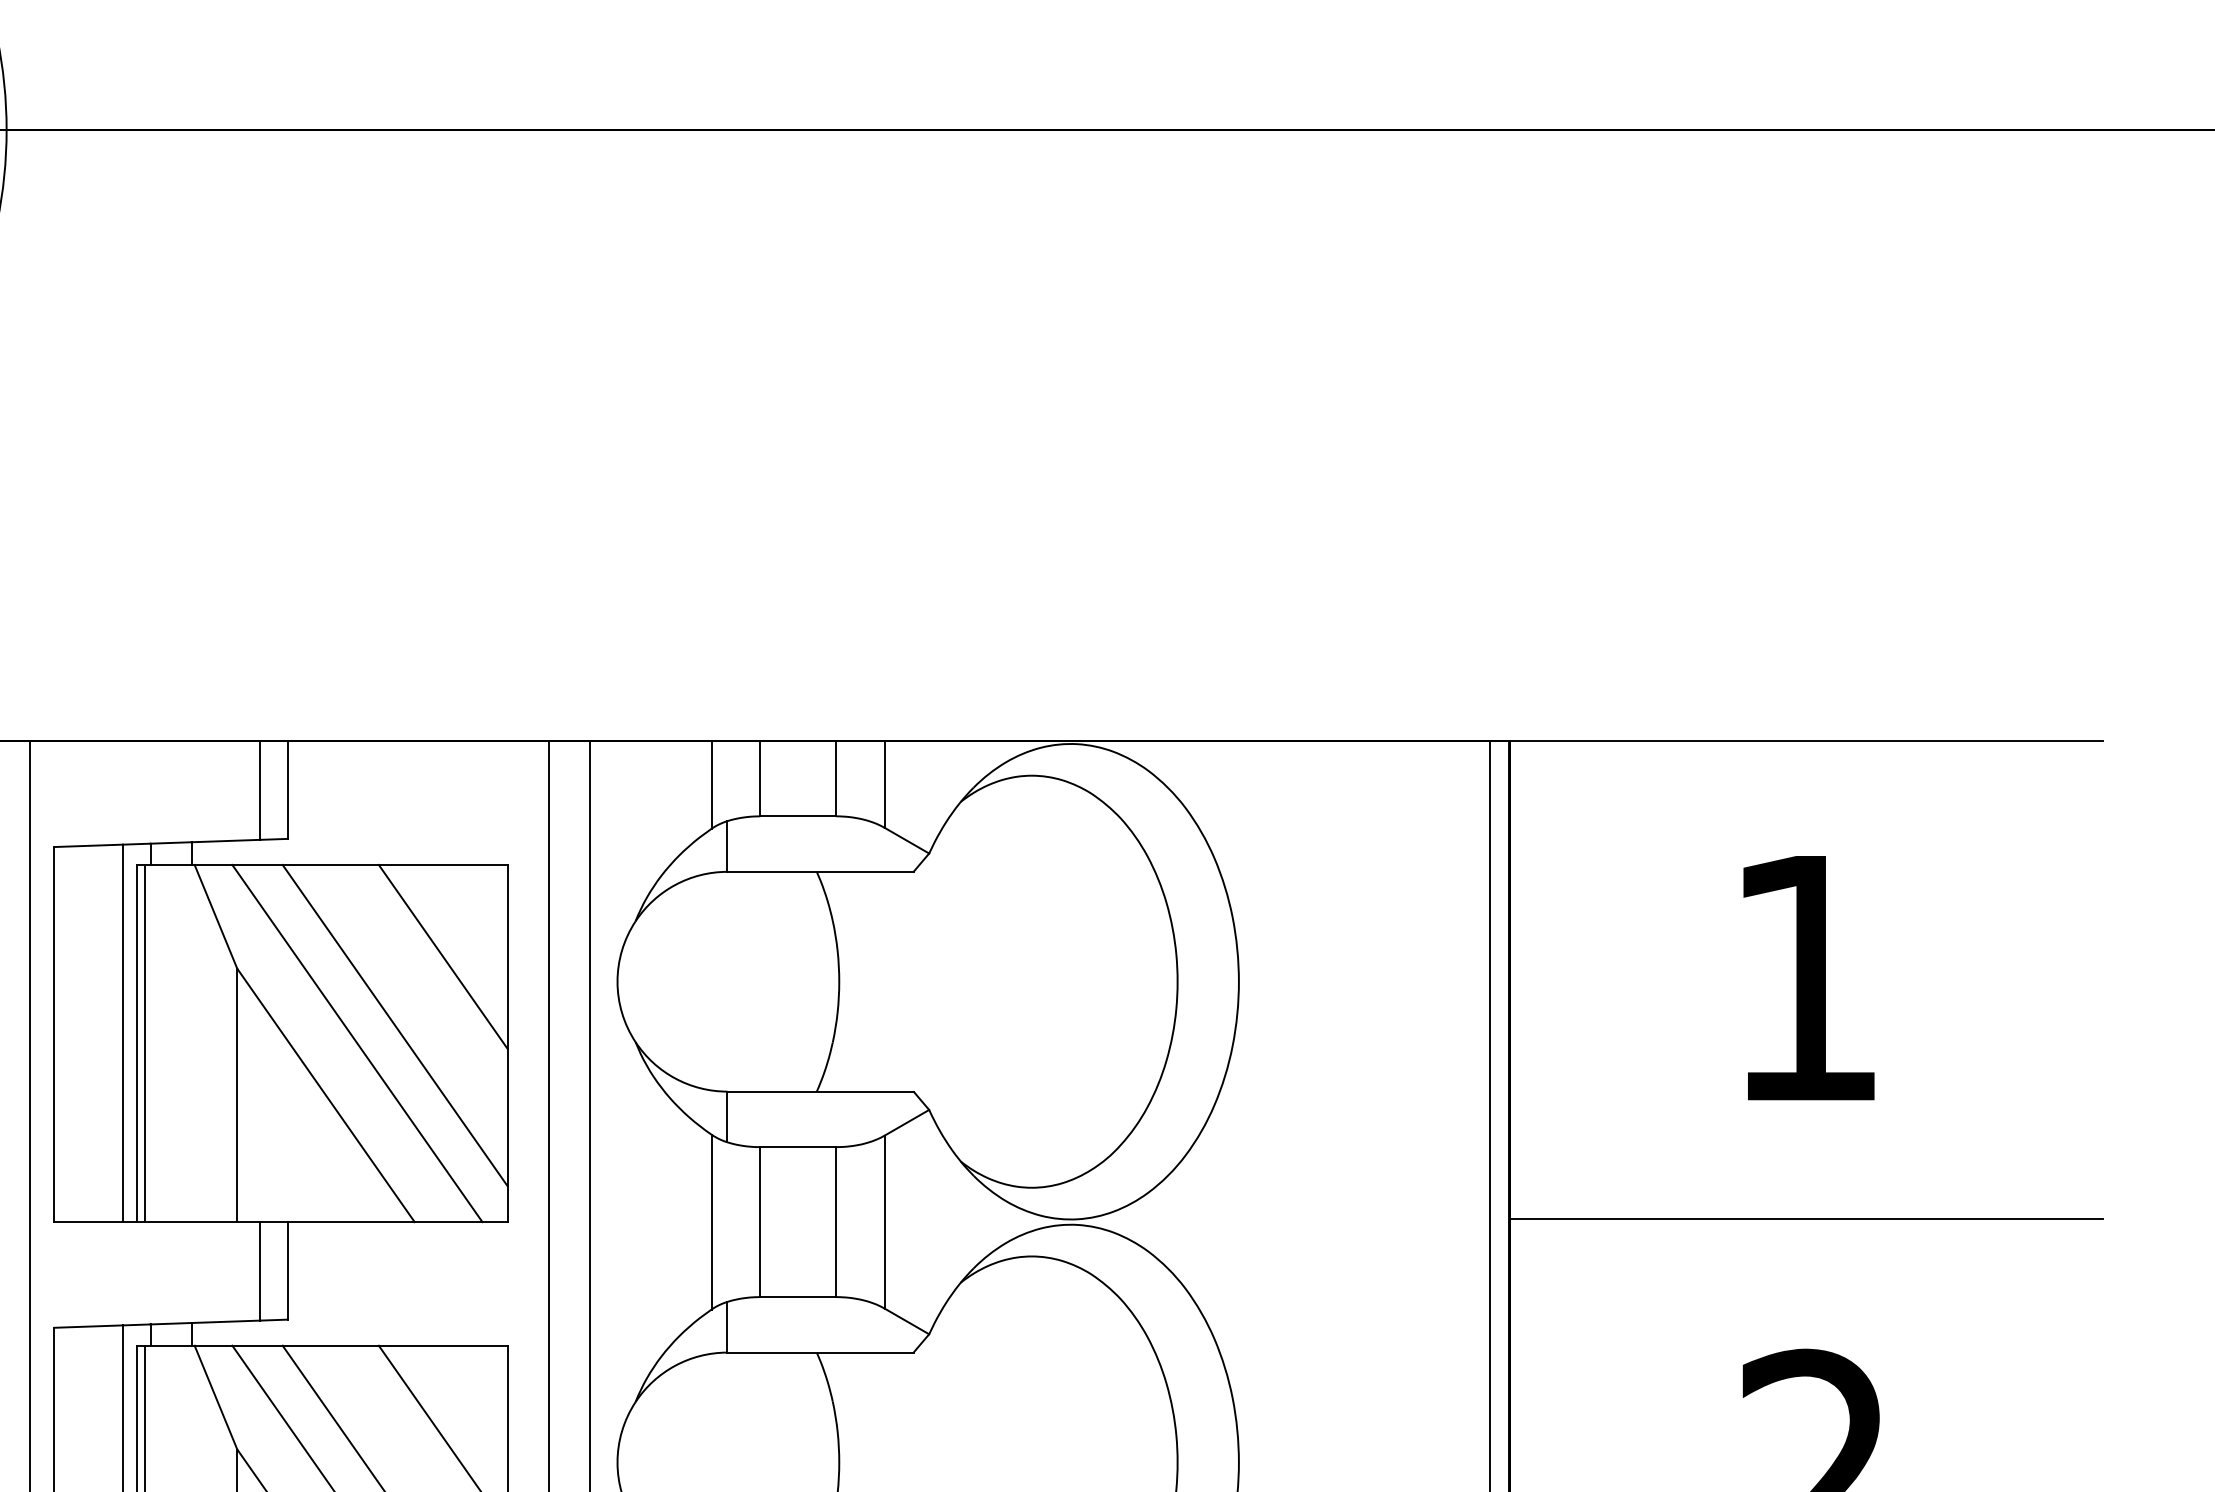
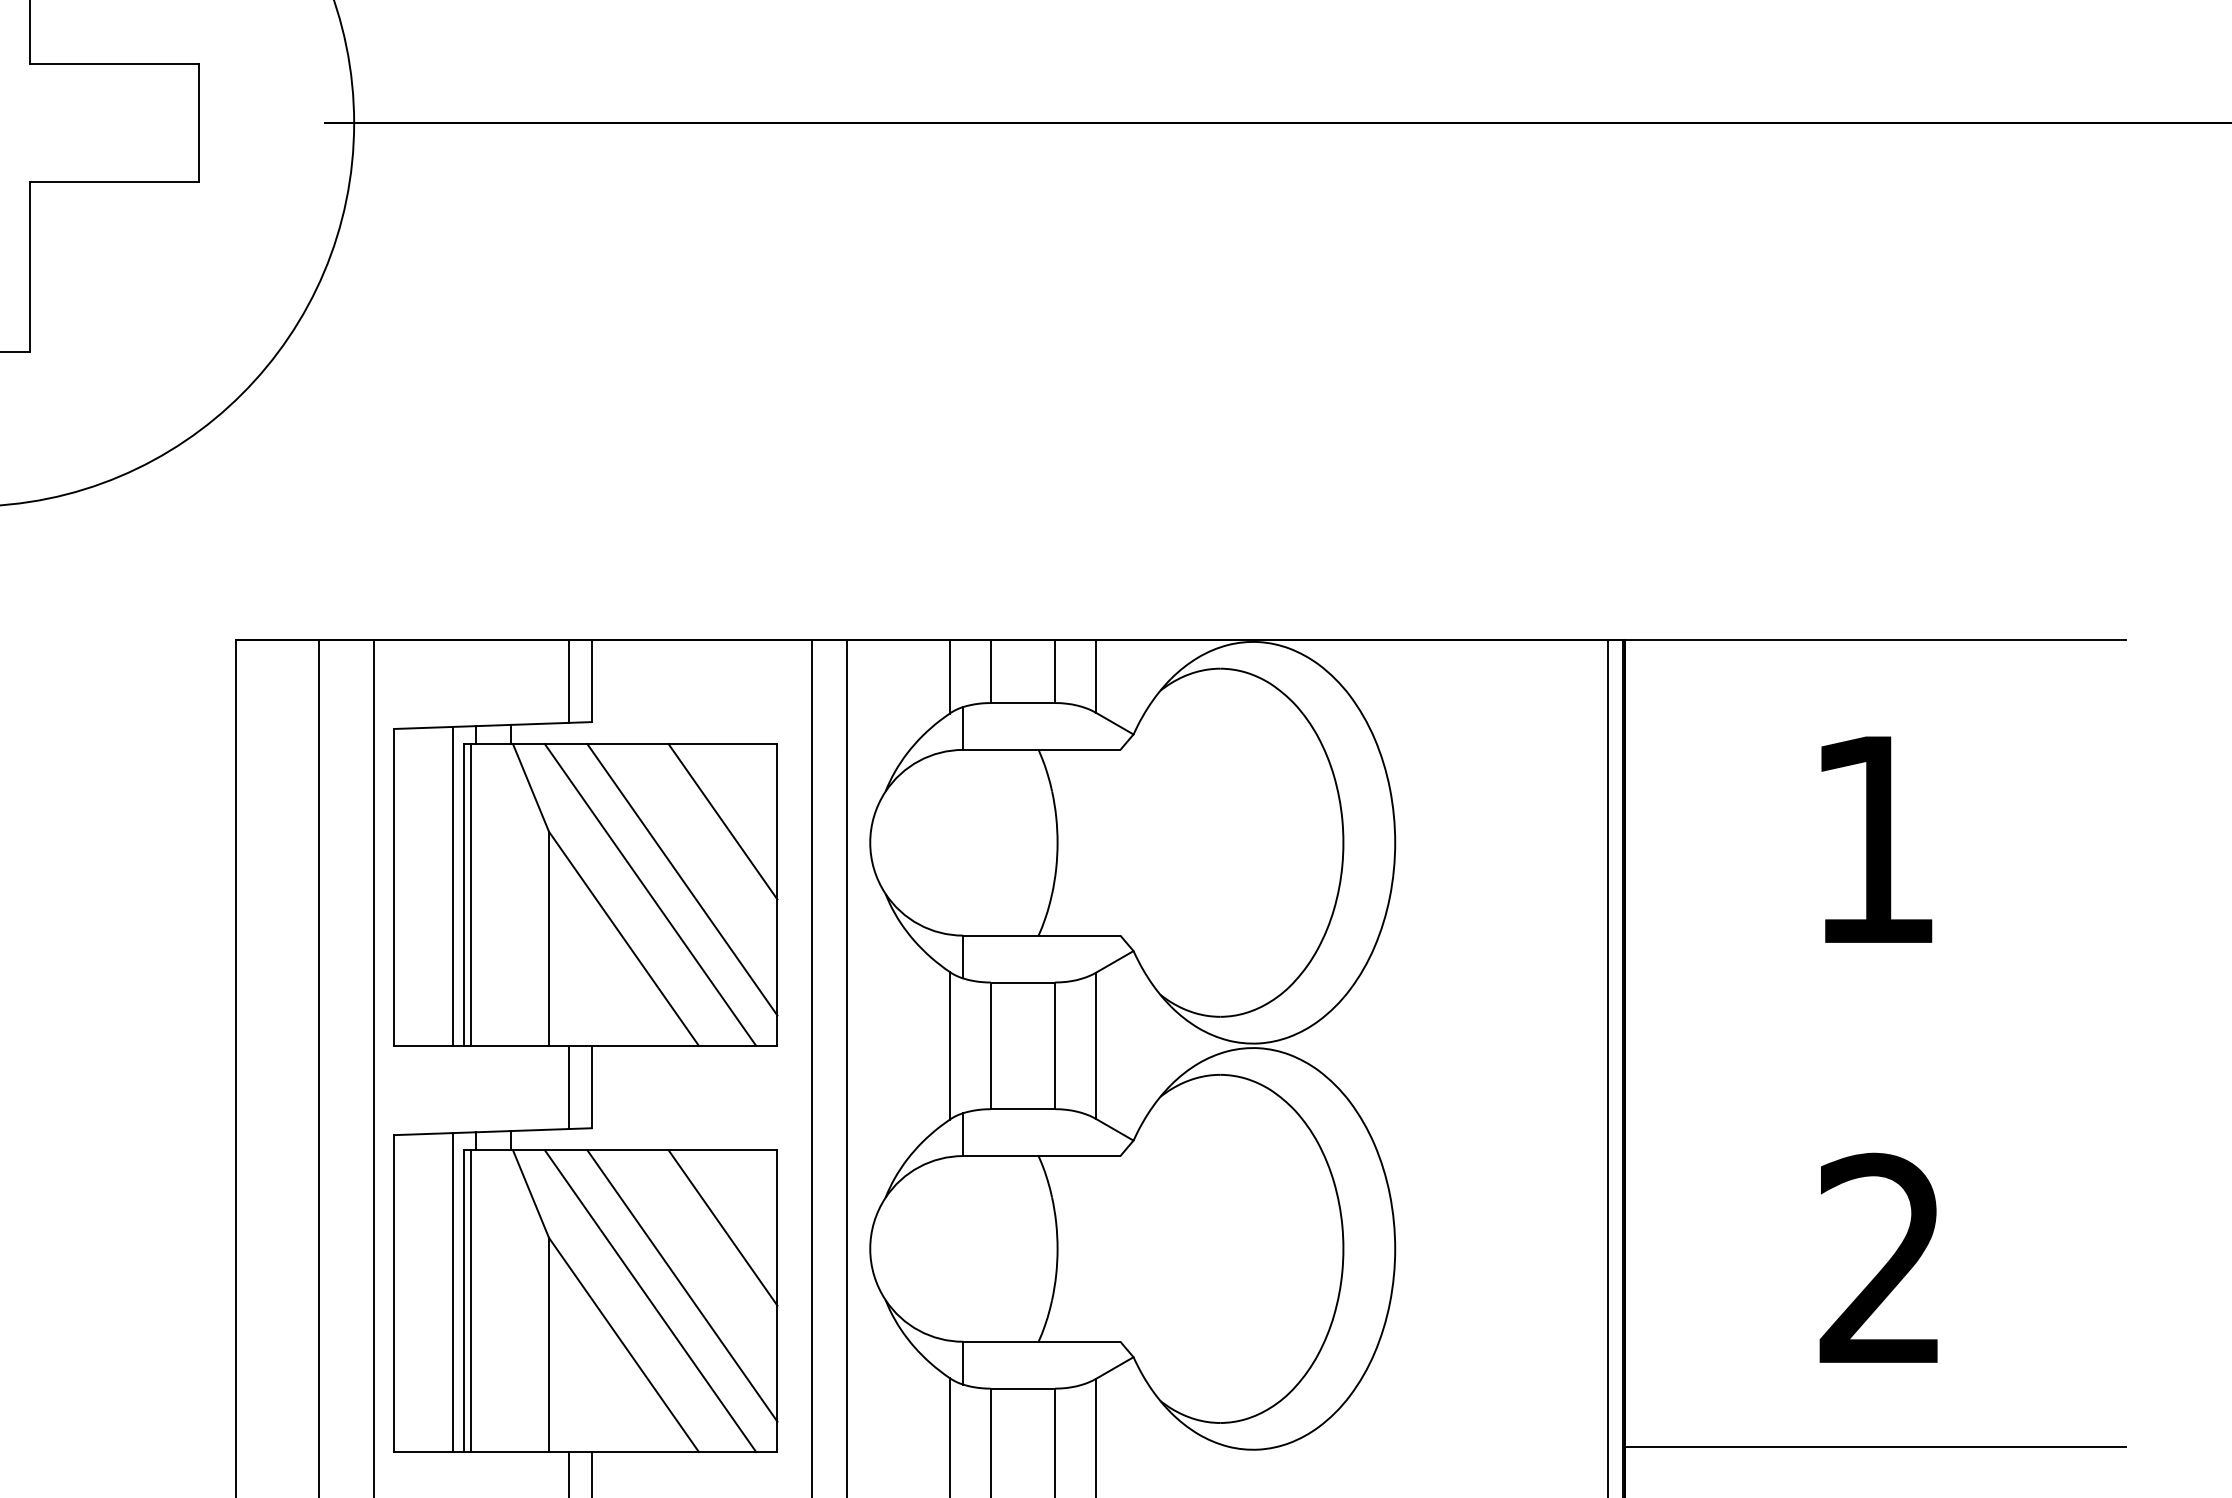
line: (1806, 1219) -> (1874, 1043), removed

